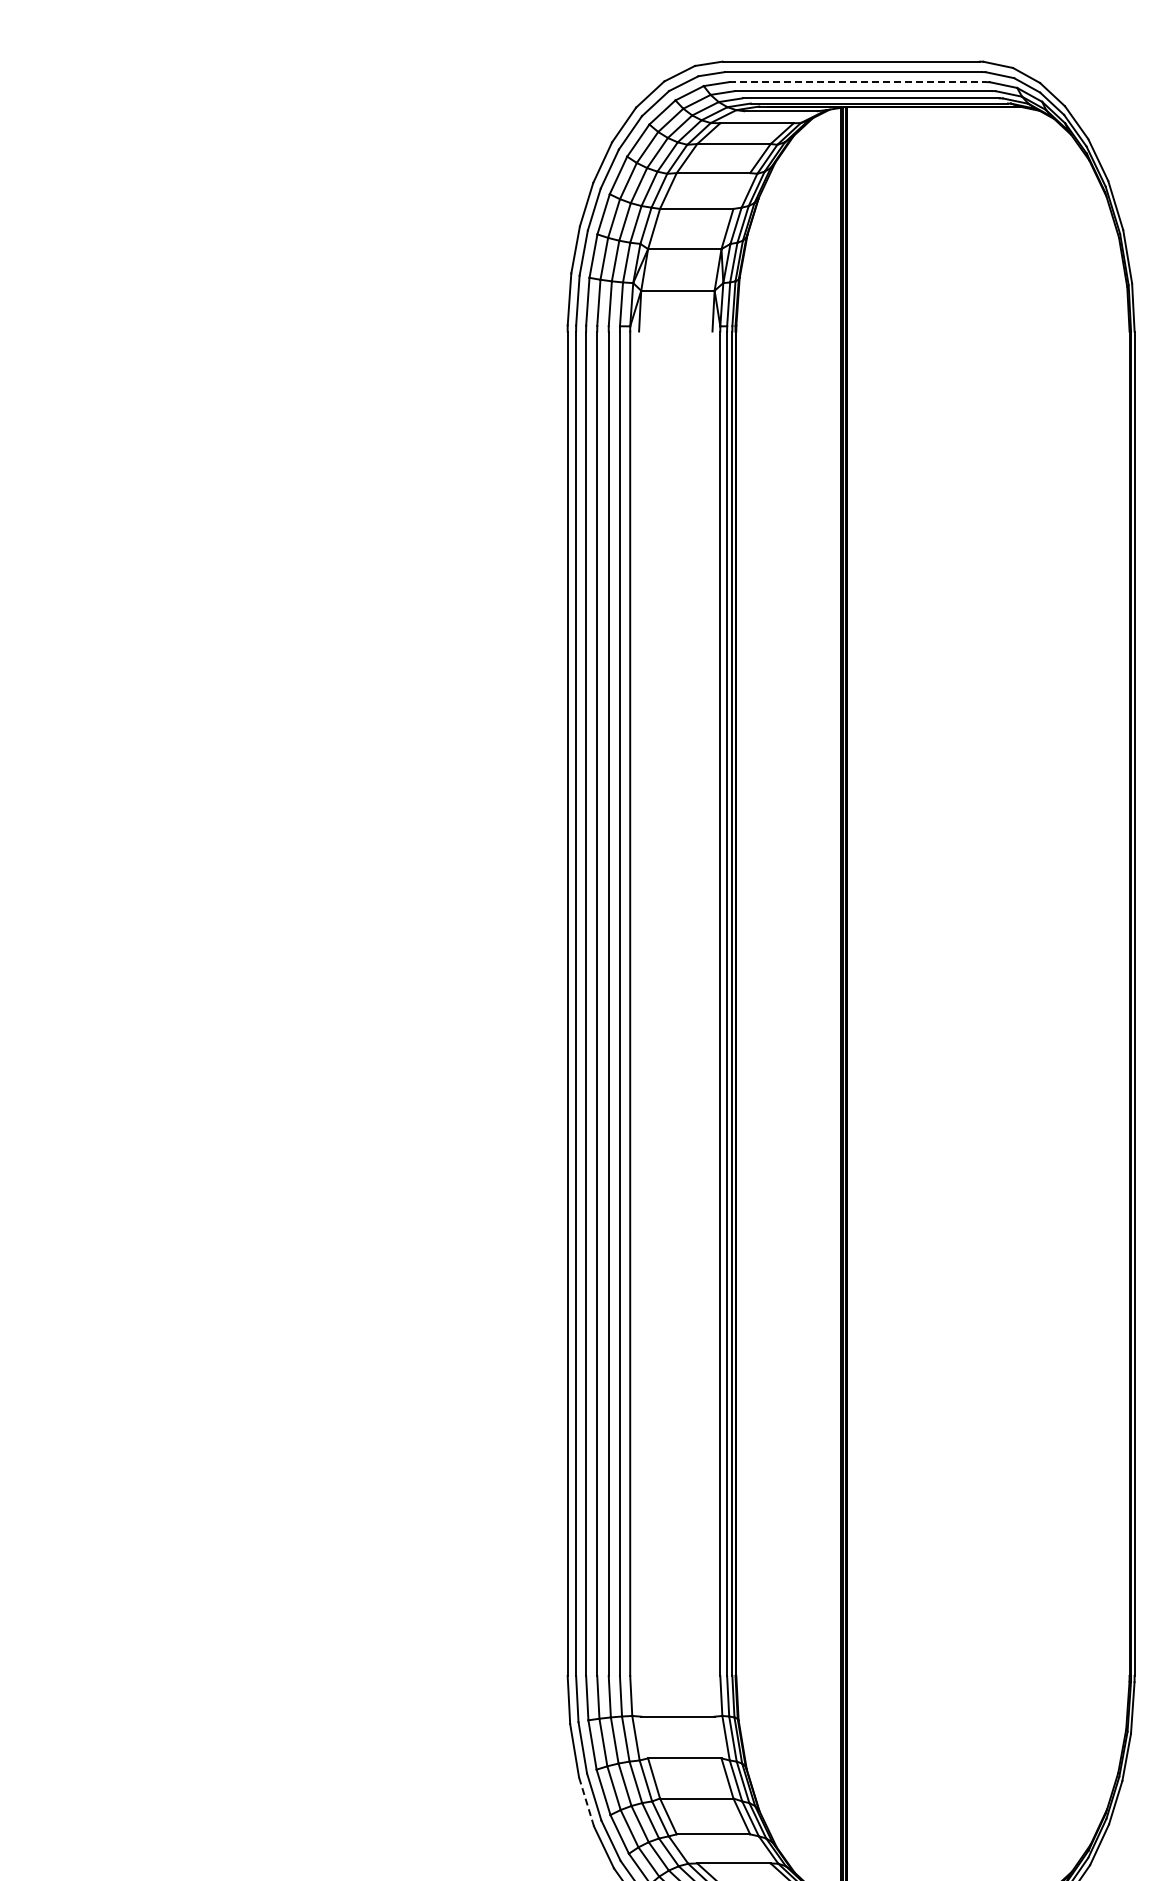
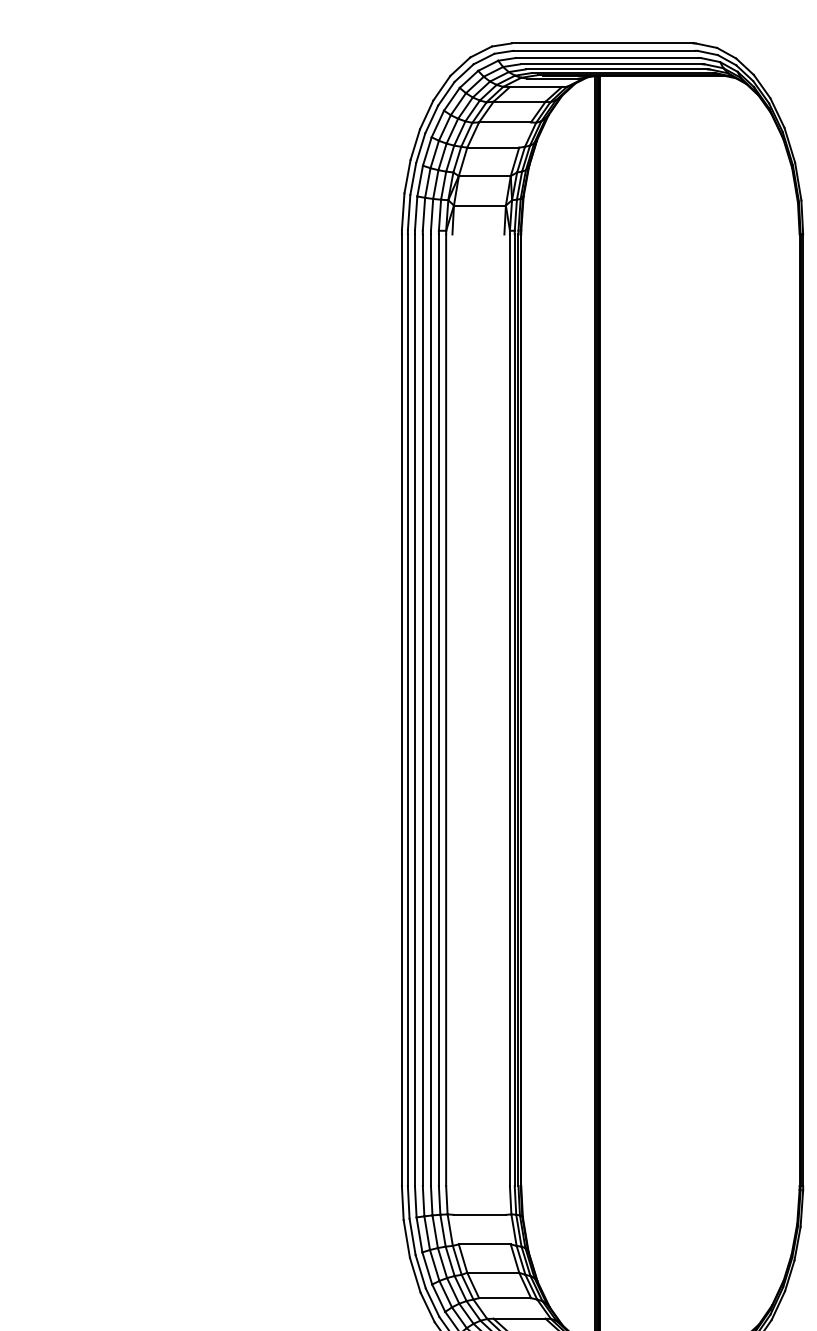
line: (857, 82) -> (607, 58), dashed -> solid
line: (586, 1801) -> (415, 1274), dashed -> solid

